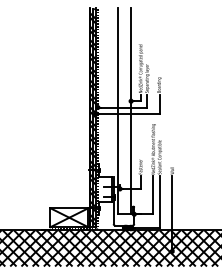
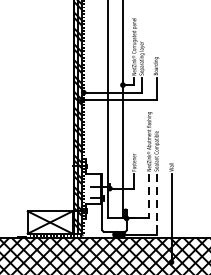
line: (153, 195) -> (149, 196), solid -> dashed
line: (159, 202) -> (156, 204), solid -> dashed

